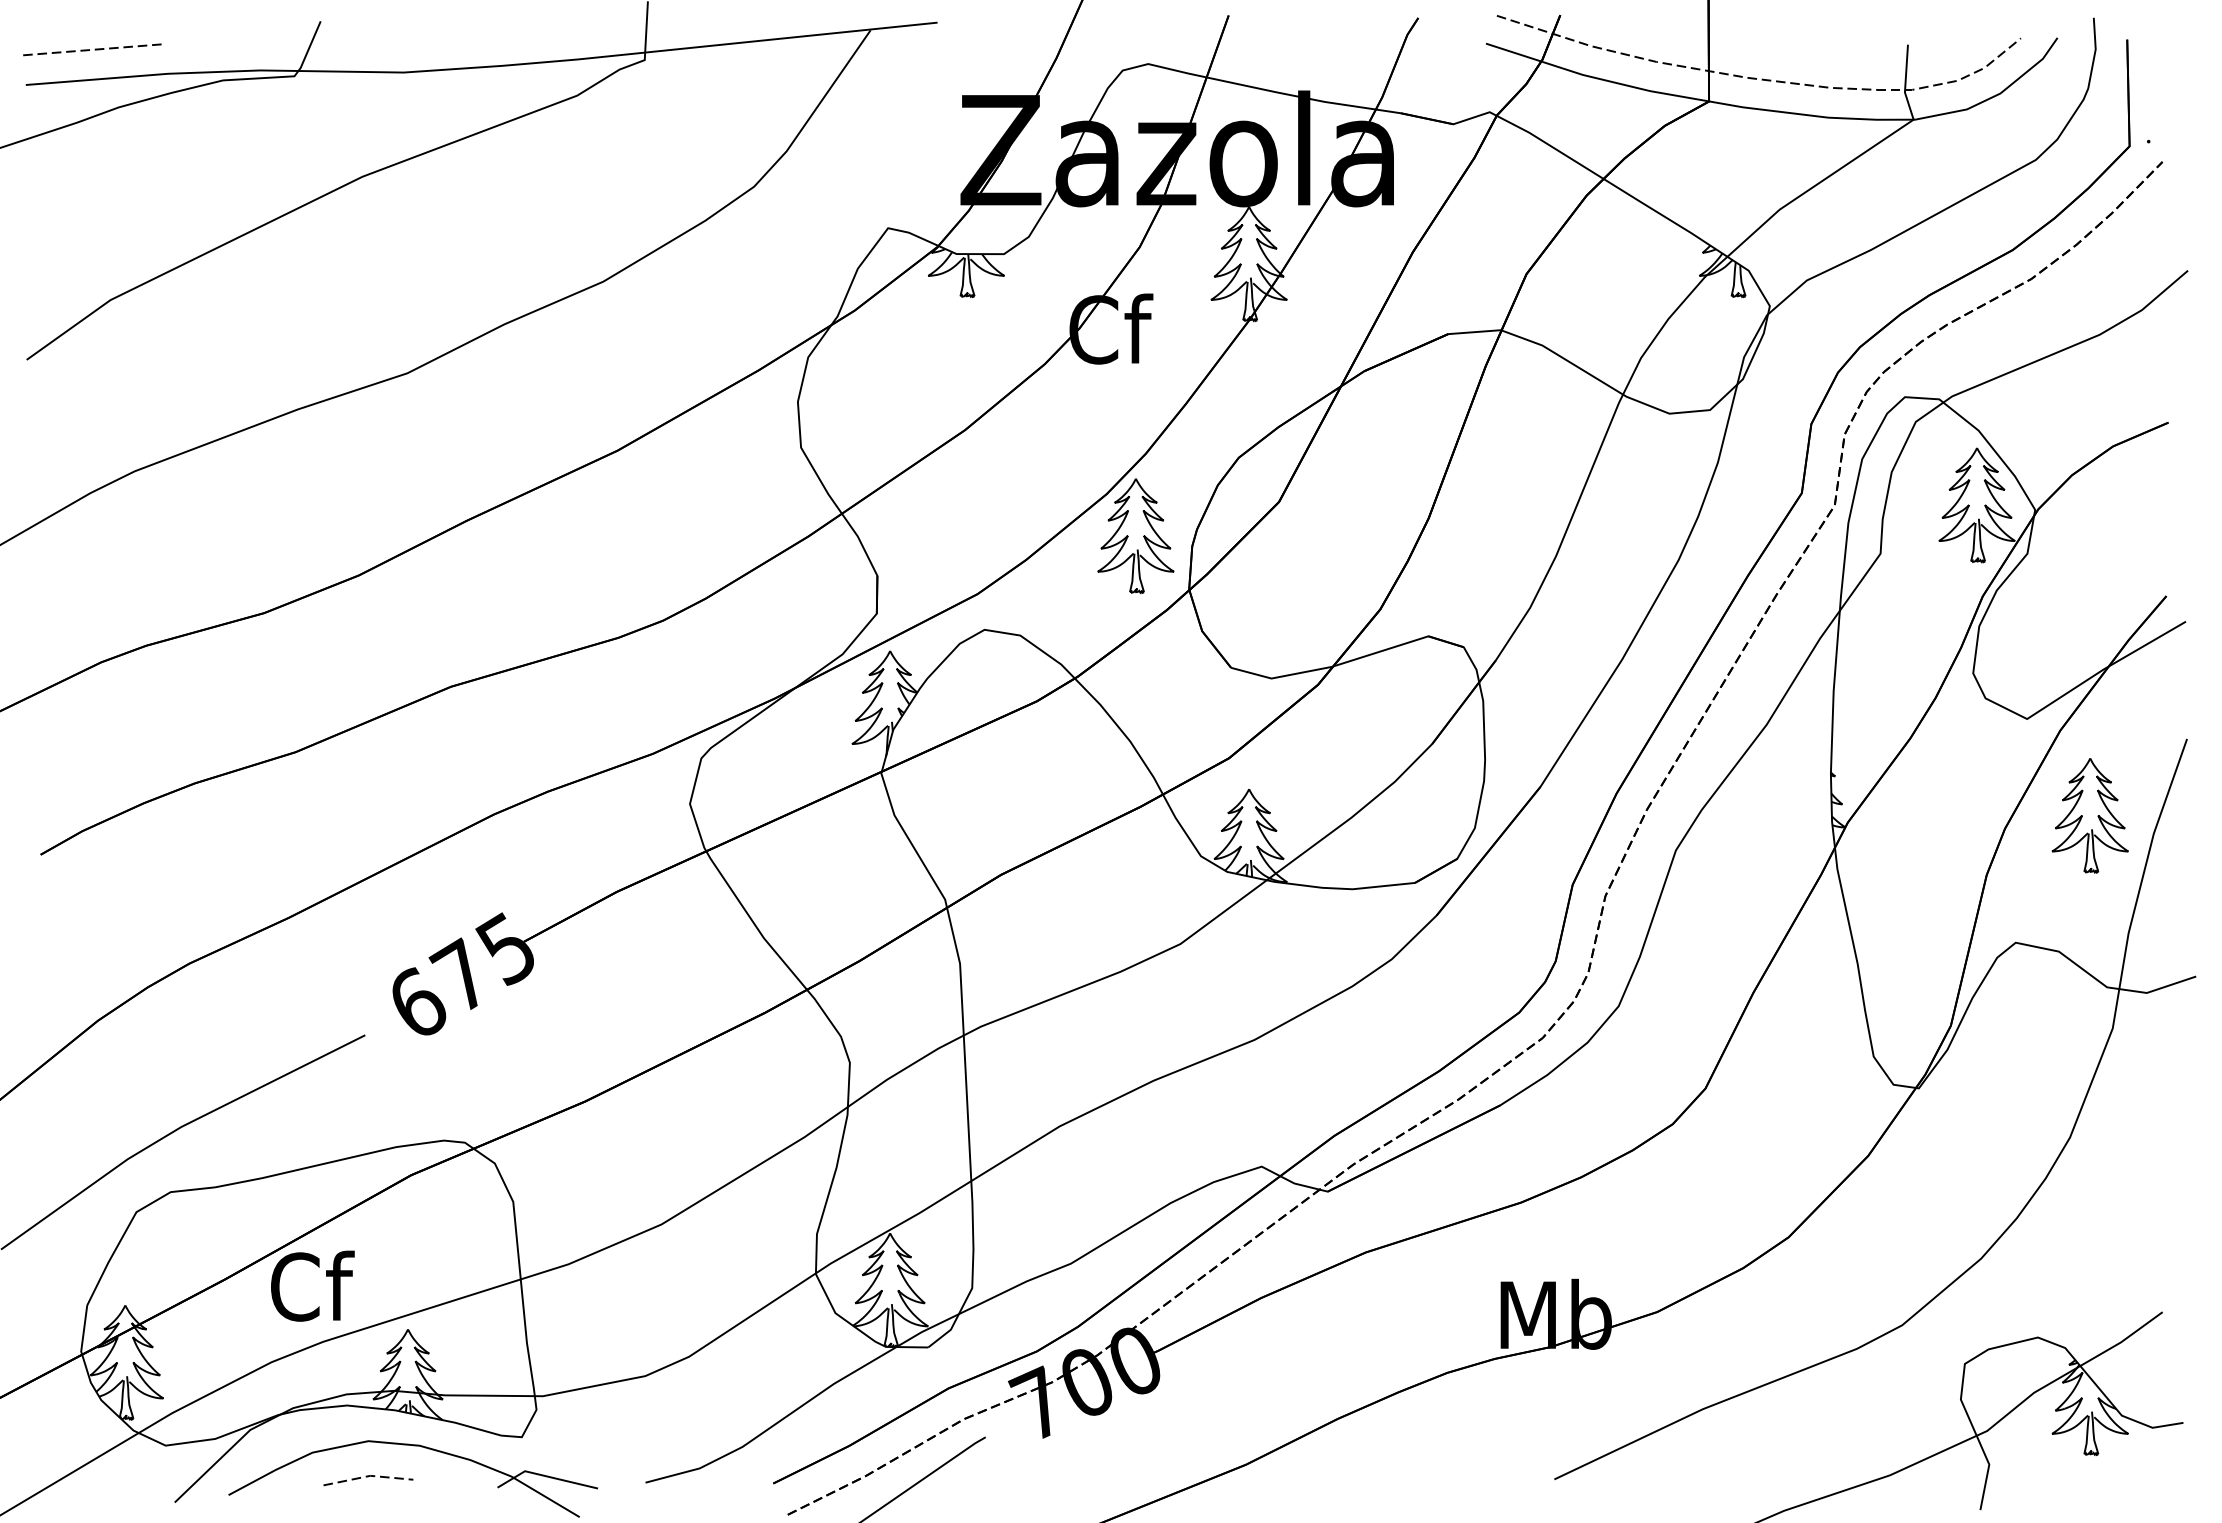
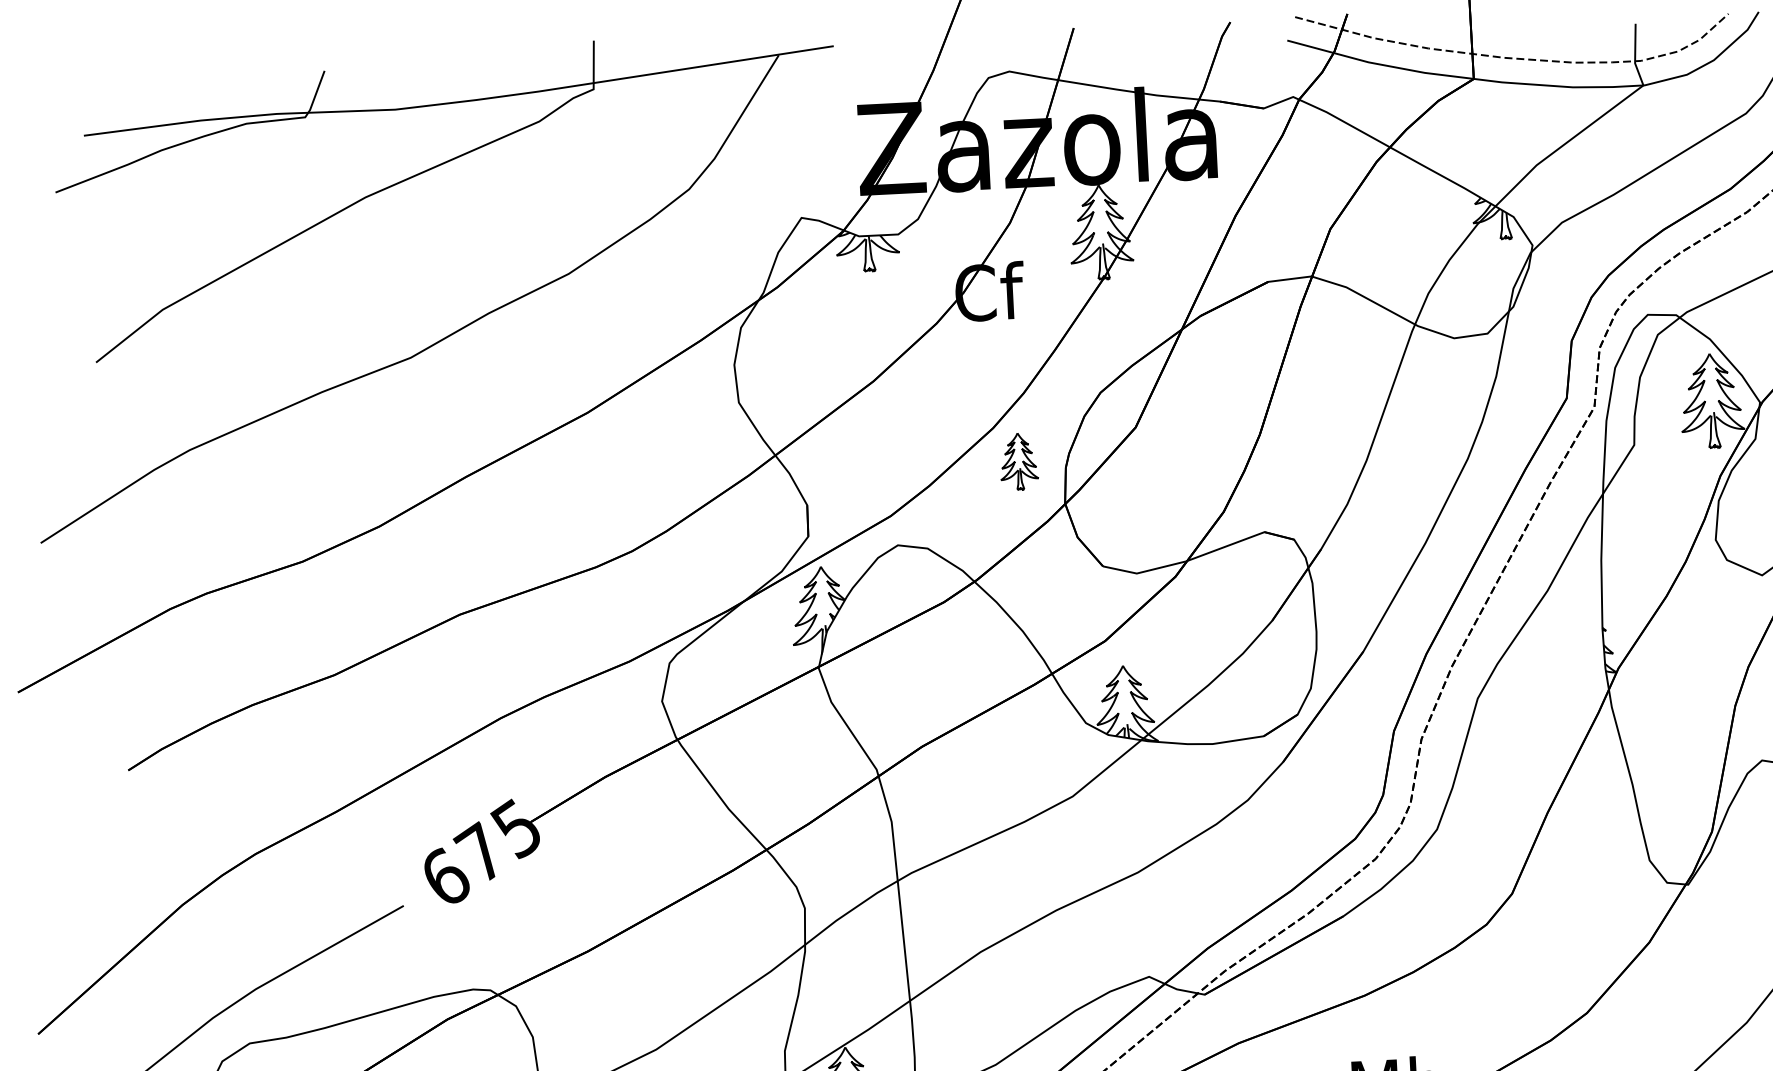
line: (94, 49) -> (139, 103), removed
part: (1135, 535) -> (1018, 461), size x0.6

